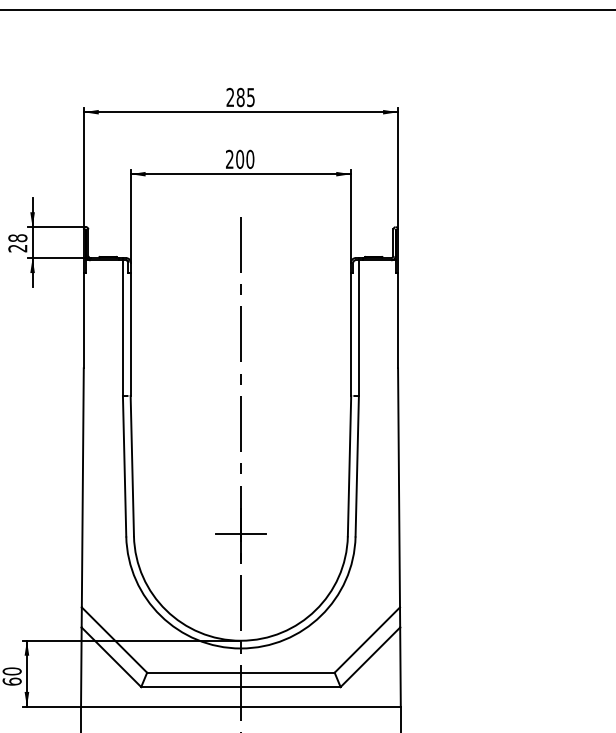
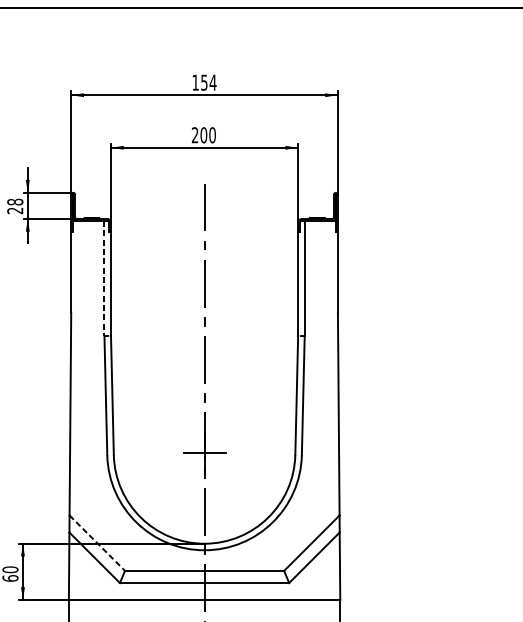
text: (240, 97) -> (204, 82), 285 -> 154
line: (122, 328) -> (104, 278), solid -> dashed
line: (114, 640) -> (97, 543), solid -> dashed

